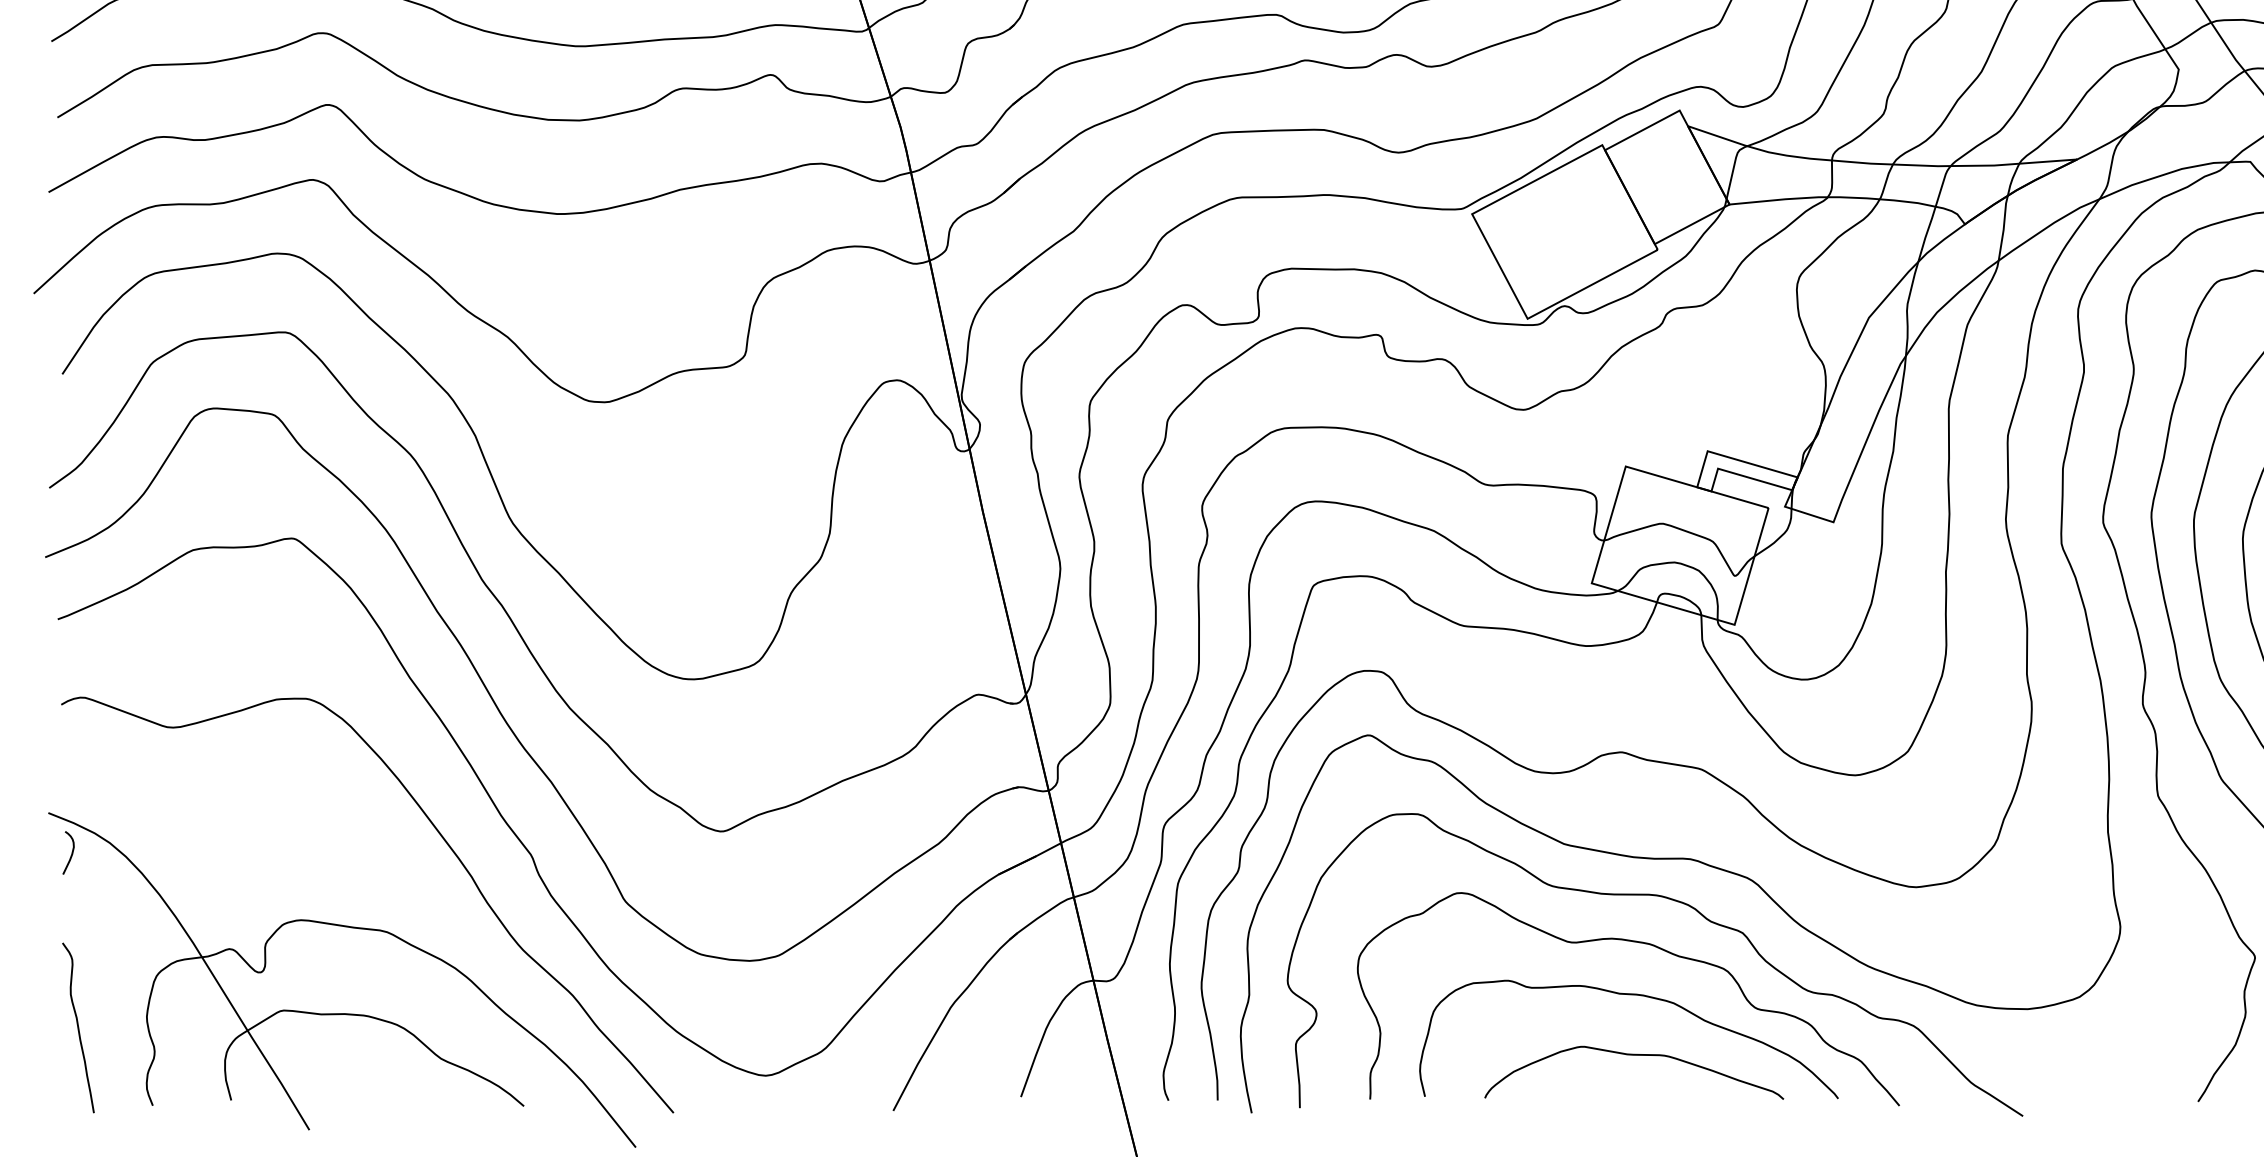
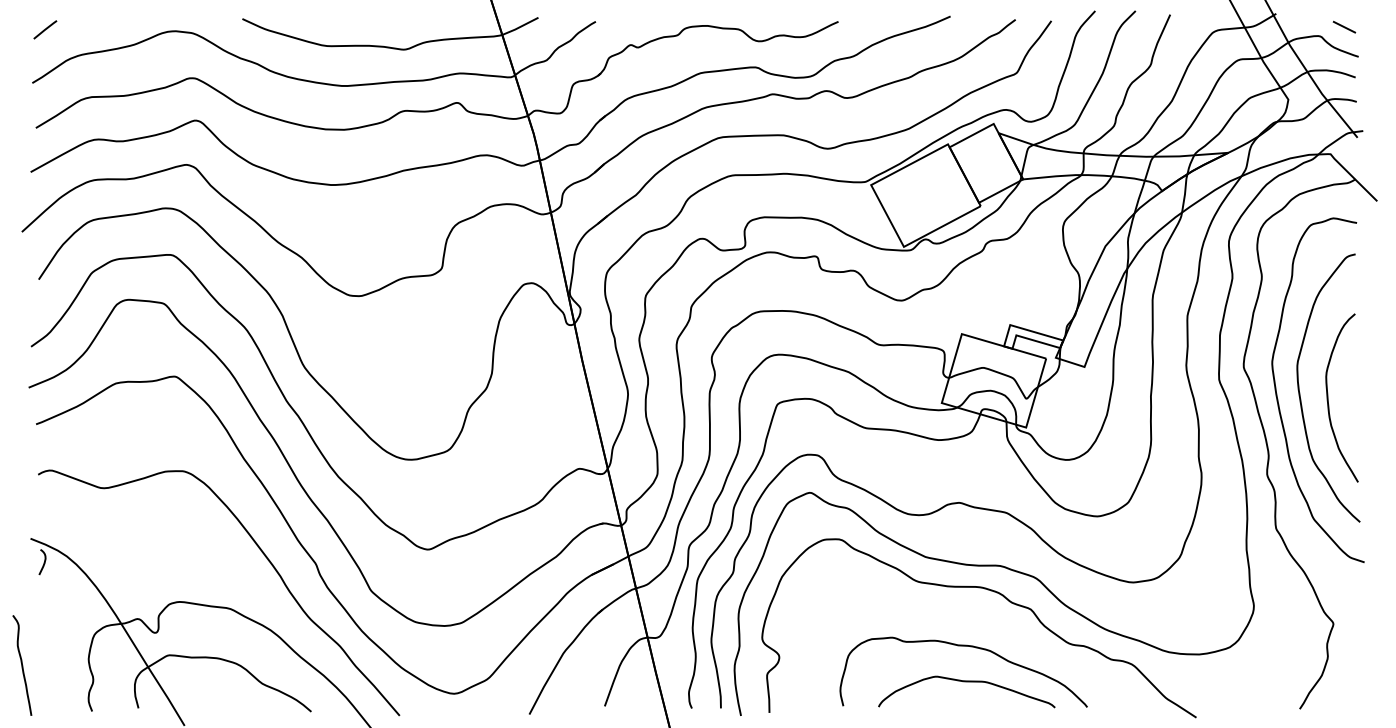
curve: (1631, 943) -> (965, 615), removed
curve: (78, 1027) -> (22, 665), moved

